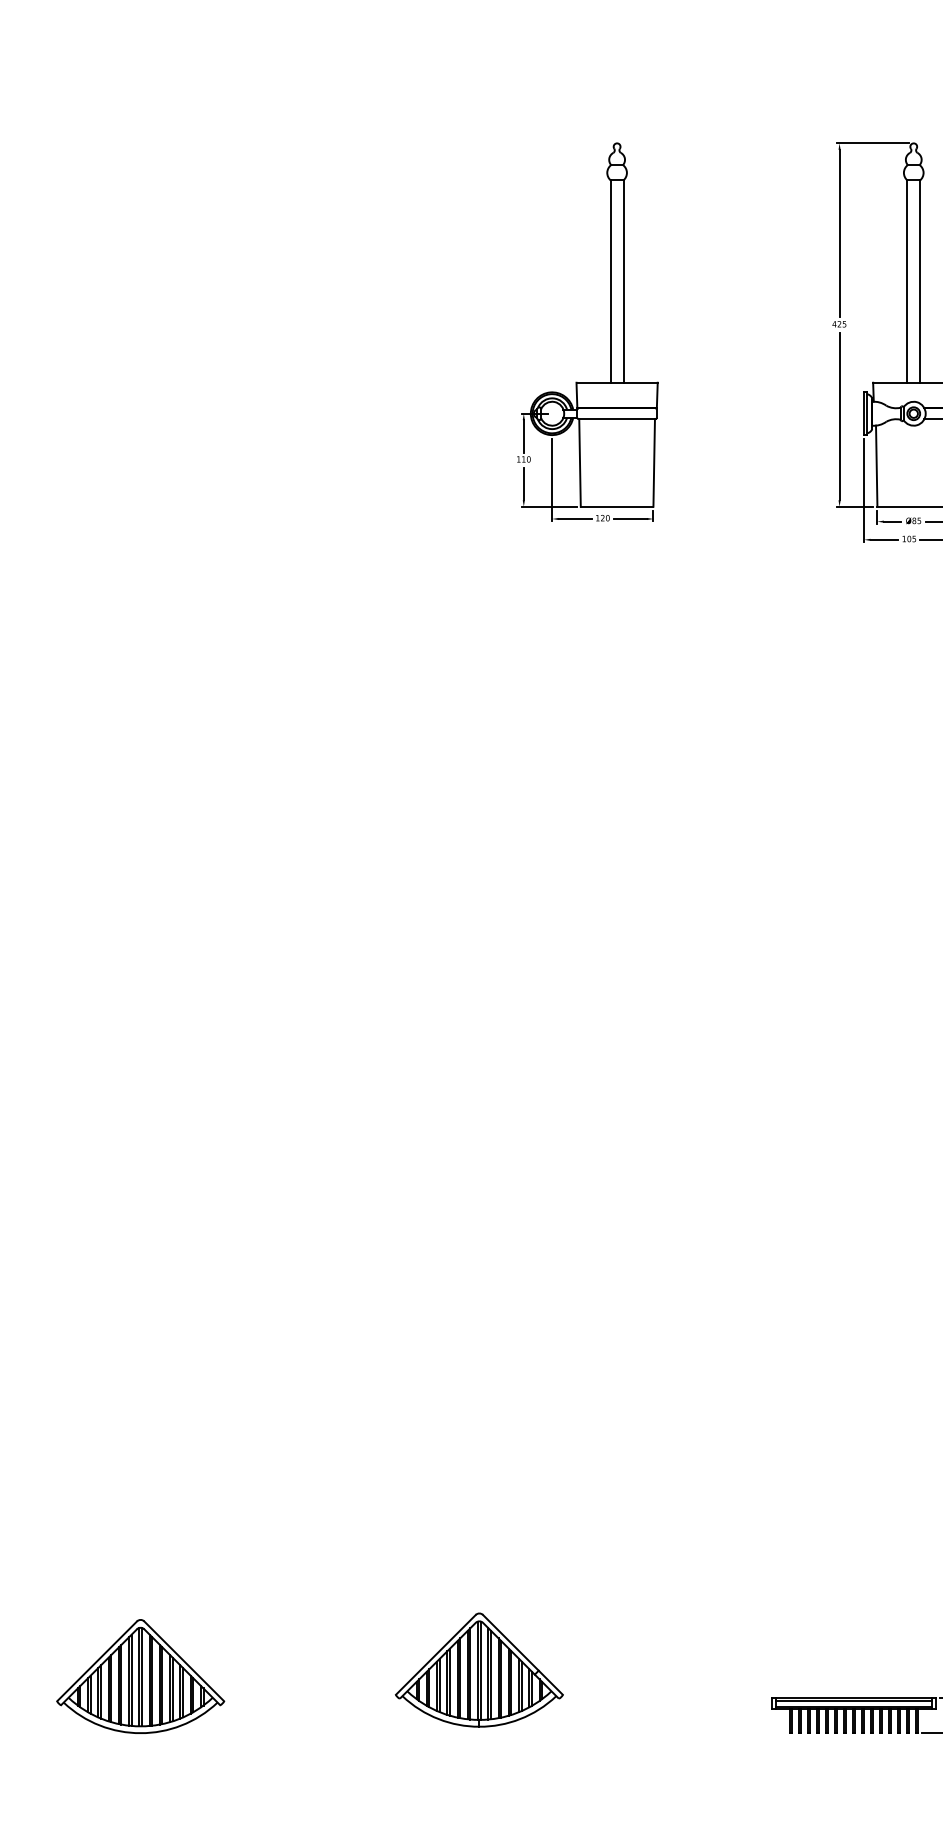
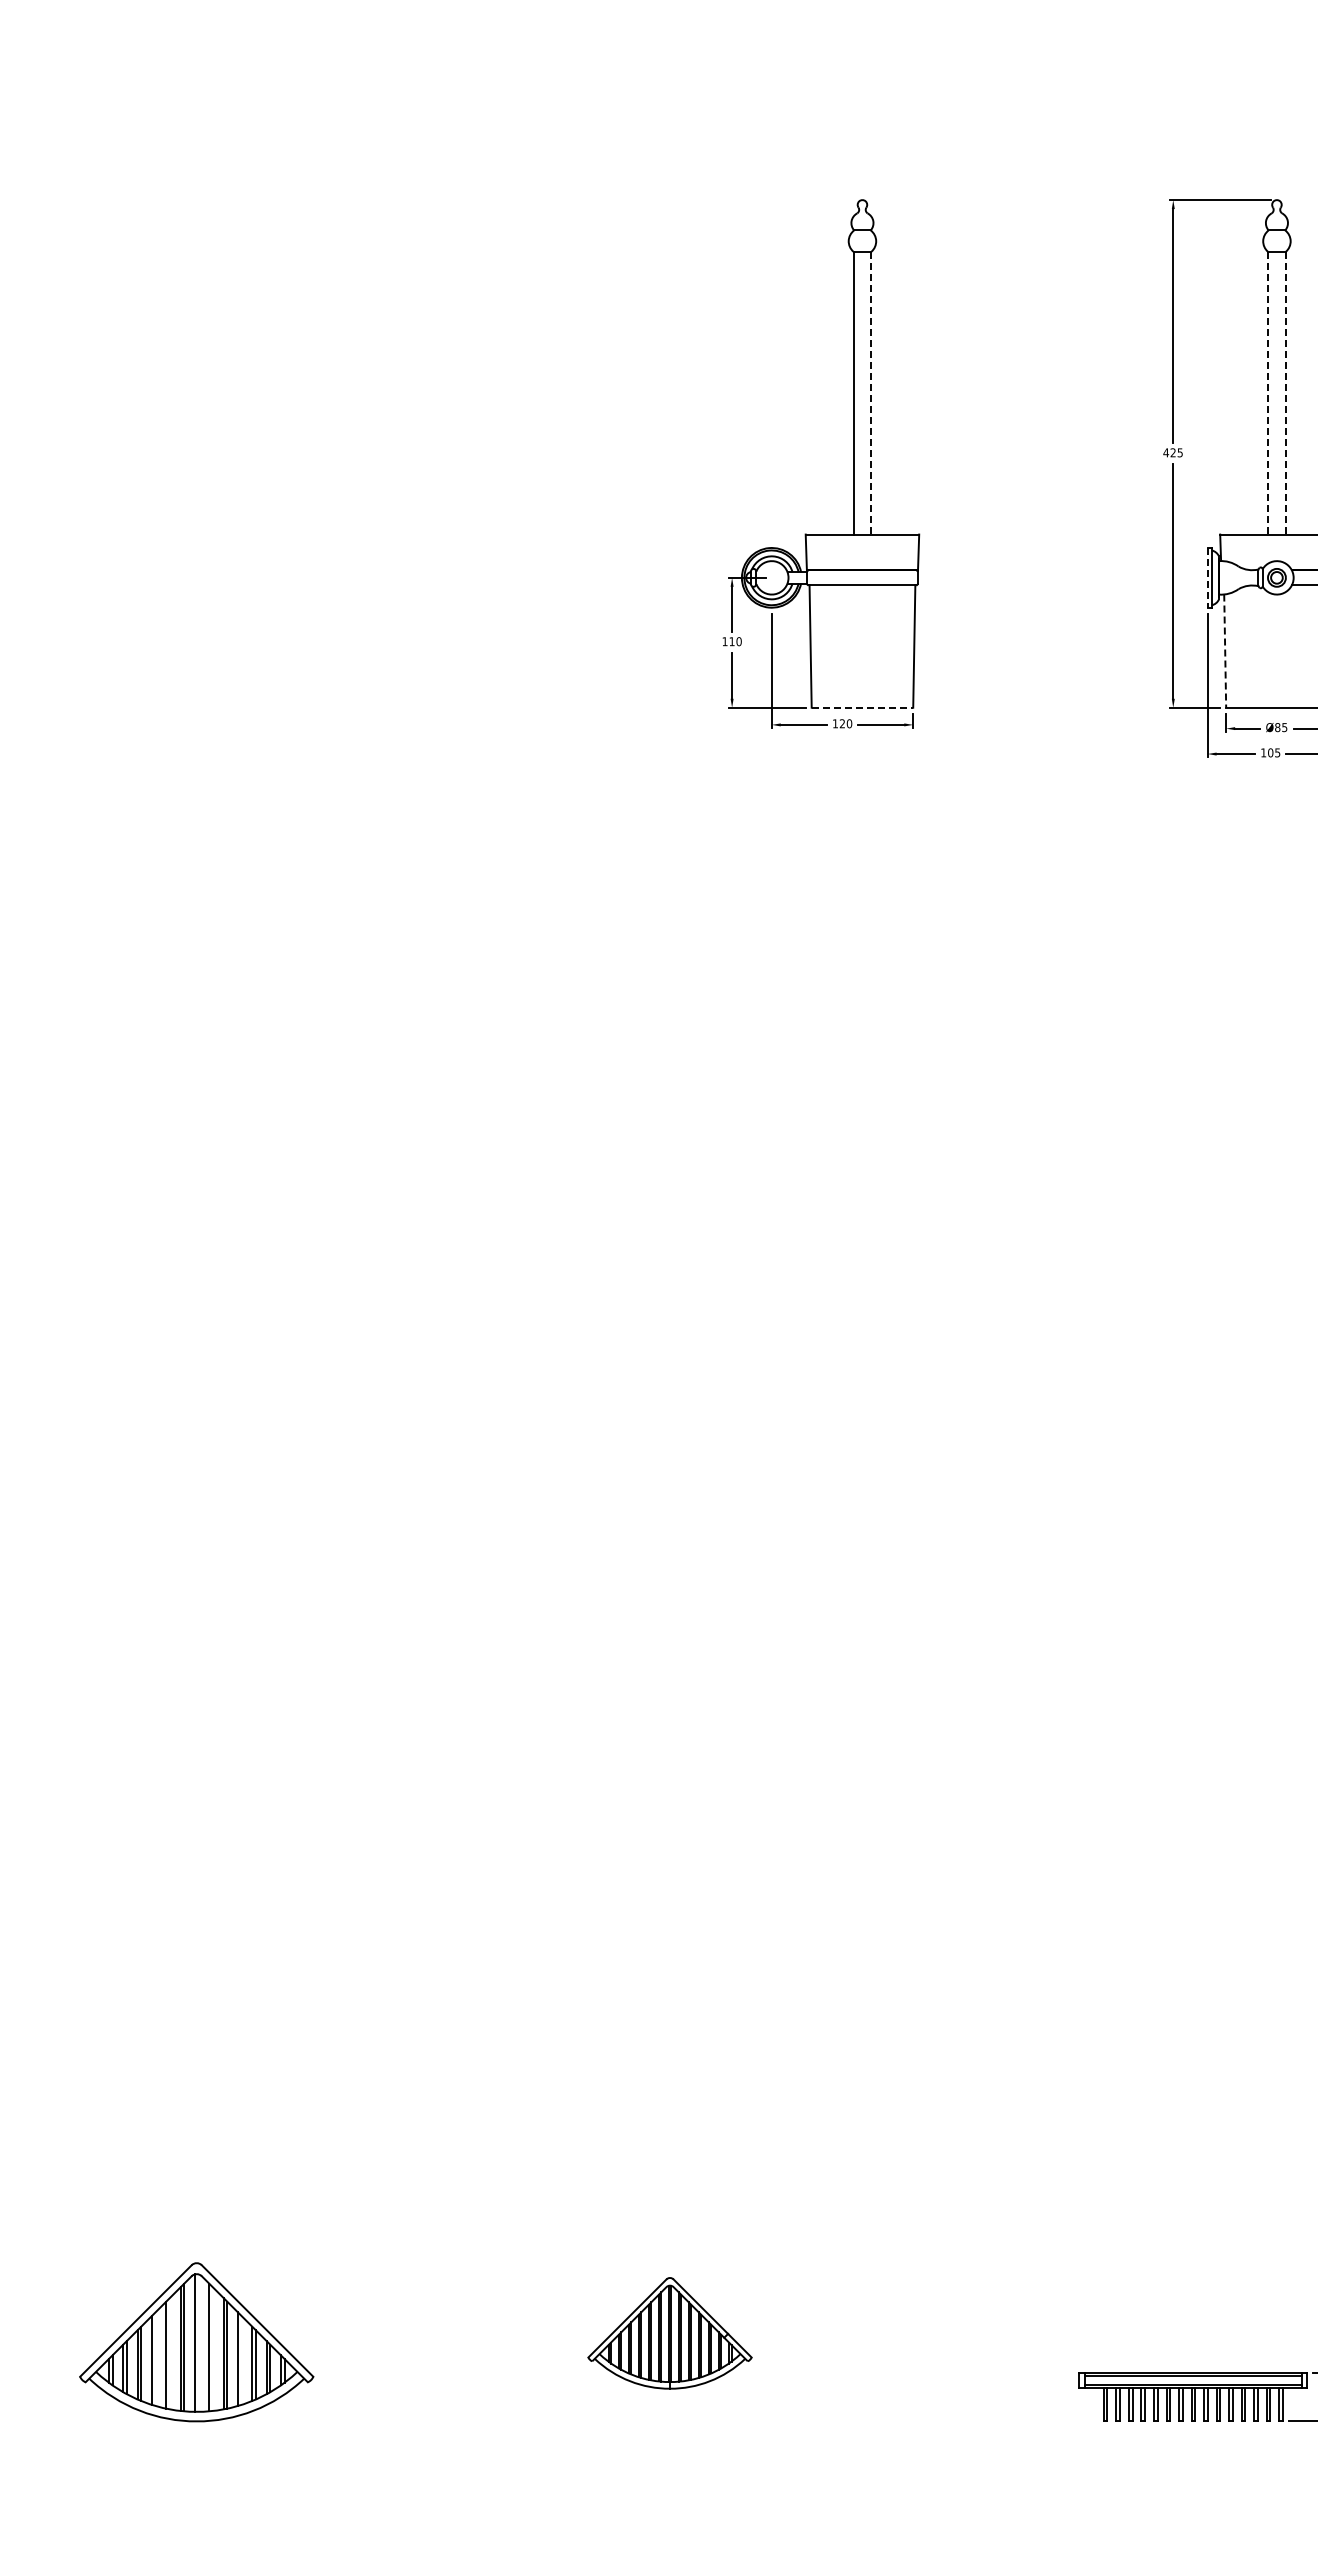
line: (623, 281) -> (871, 393), solid -> dashed
line: (907, 281) -> (1267, 393), solid -> dashed
line: (919, 281) -> (1285, 393), solid -> dashed
line: (864, 413) -> (1207, 577), solid -> dashed
line: (876, 466) -> (1225, 651), solid -> dashed
line: (617, 506) -> (862, 707), solid -> dashed
part: (479, 1670) -> (669, 2333), size x0.7
line: (141, 1676) -> (198, 2342), removed
line: (151, 1681) -> (212, 2349), removed
line: (121, 1684) -> (169, 2353), removed
line: (111, 1688) -> (155, 2358), removed
line: (172, 1688) -> (241, 2359), removed

